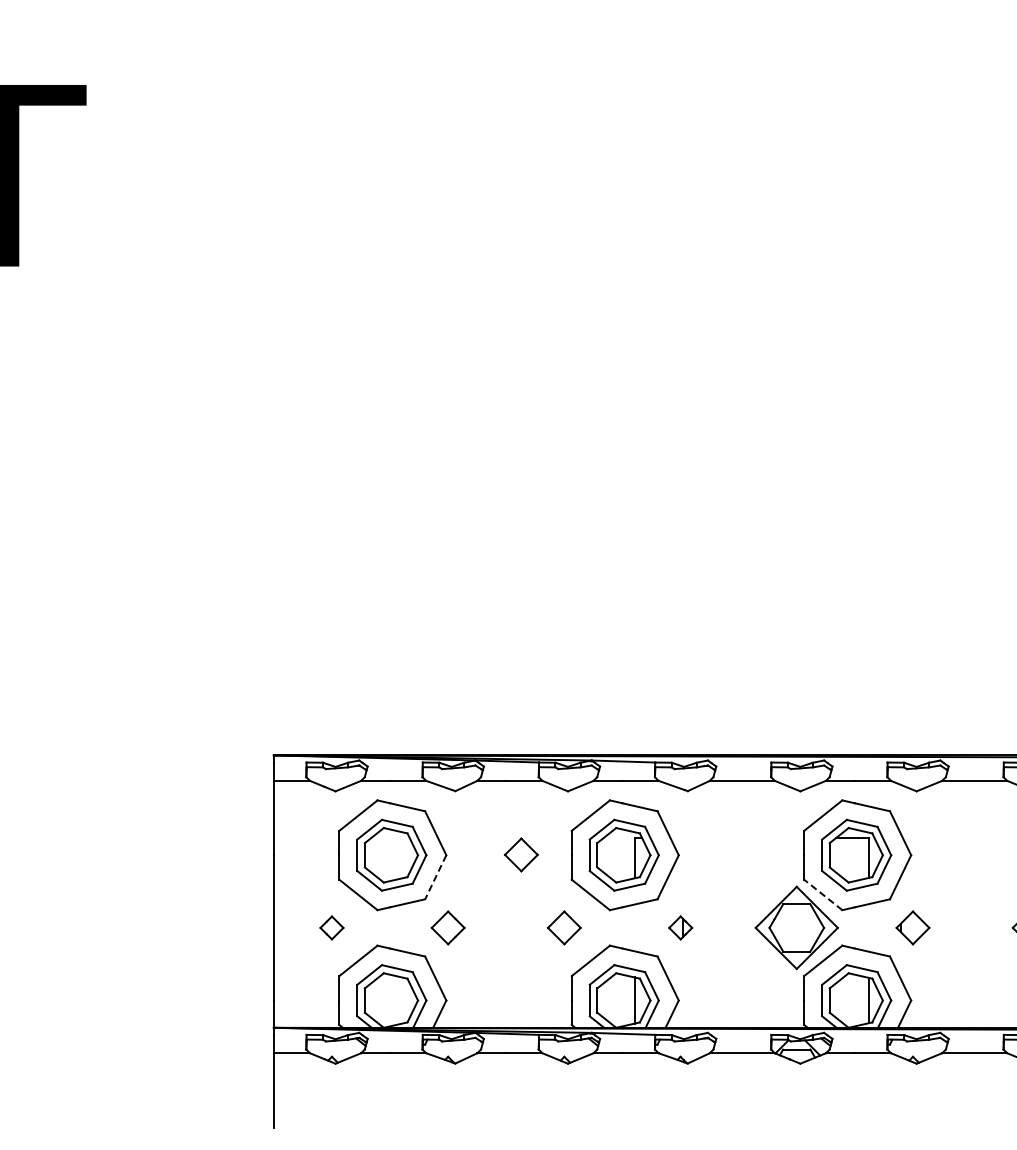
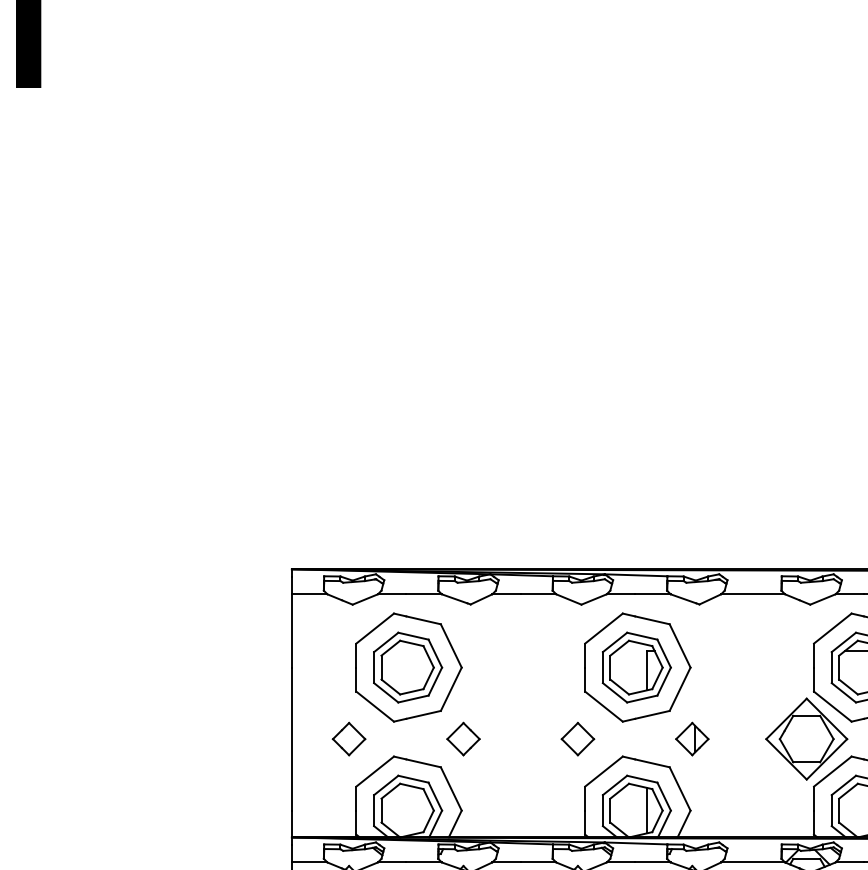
part: (520, 854) -> (534, 666), removed
line: (435, 877) -> (451, 689), dashed -> solid
line: (822, 894) -> (832, 706), dashed -> solid
part: (331, 927) -> (348, 738), size x1.43
part: (680, 927) -> (692, 738), size x1.43

